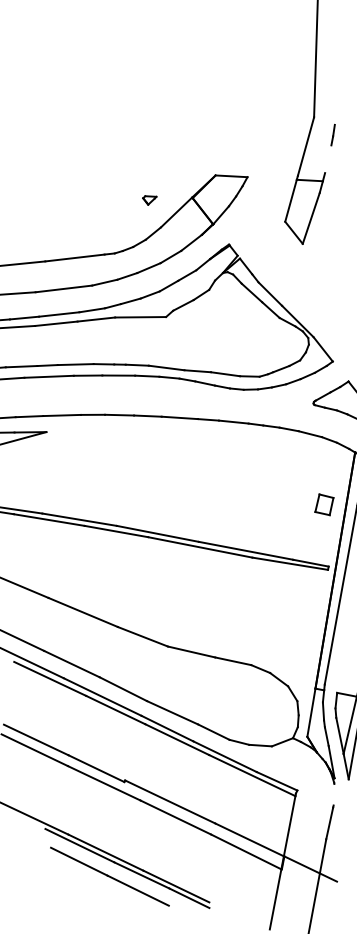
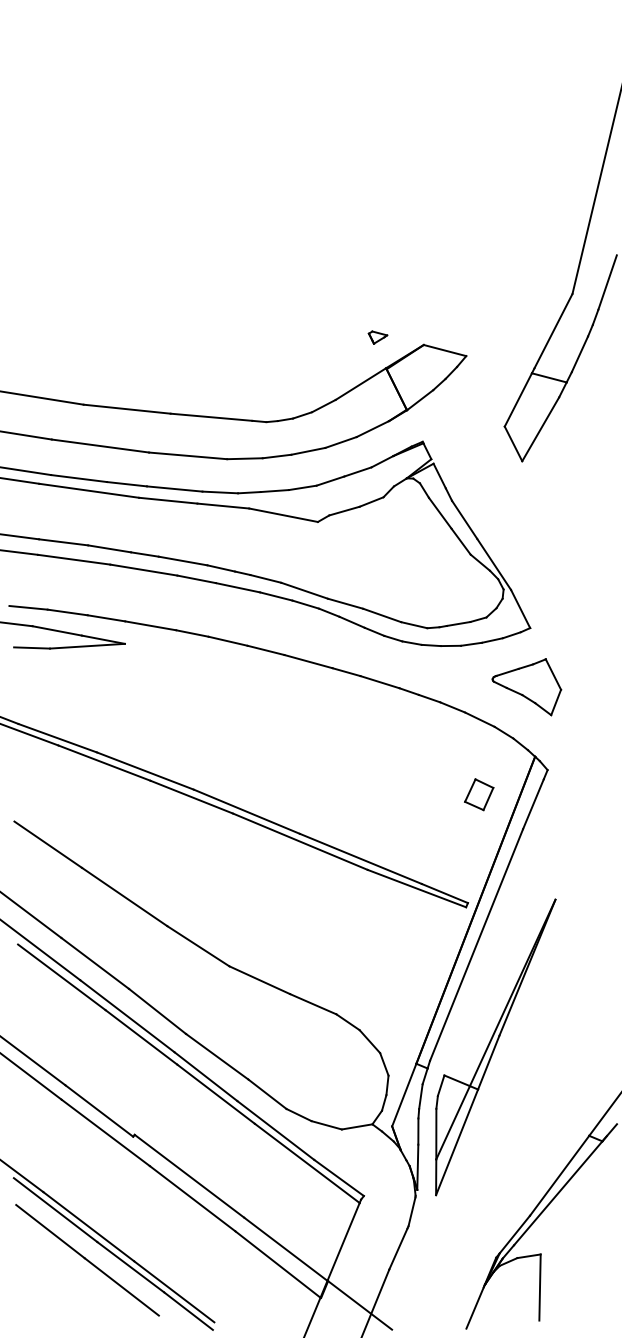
line: (337, 104) -> (607, 282), added
line: (327, 159) -> (579, 354), added
part: (149, 199) -> (377, 337), moved
part: (324, 504) -> (479, 794), moved
line: (333, 794) -> (411, 1211), added

